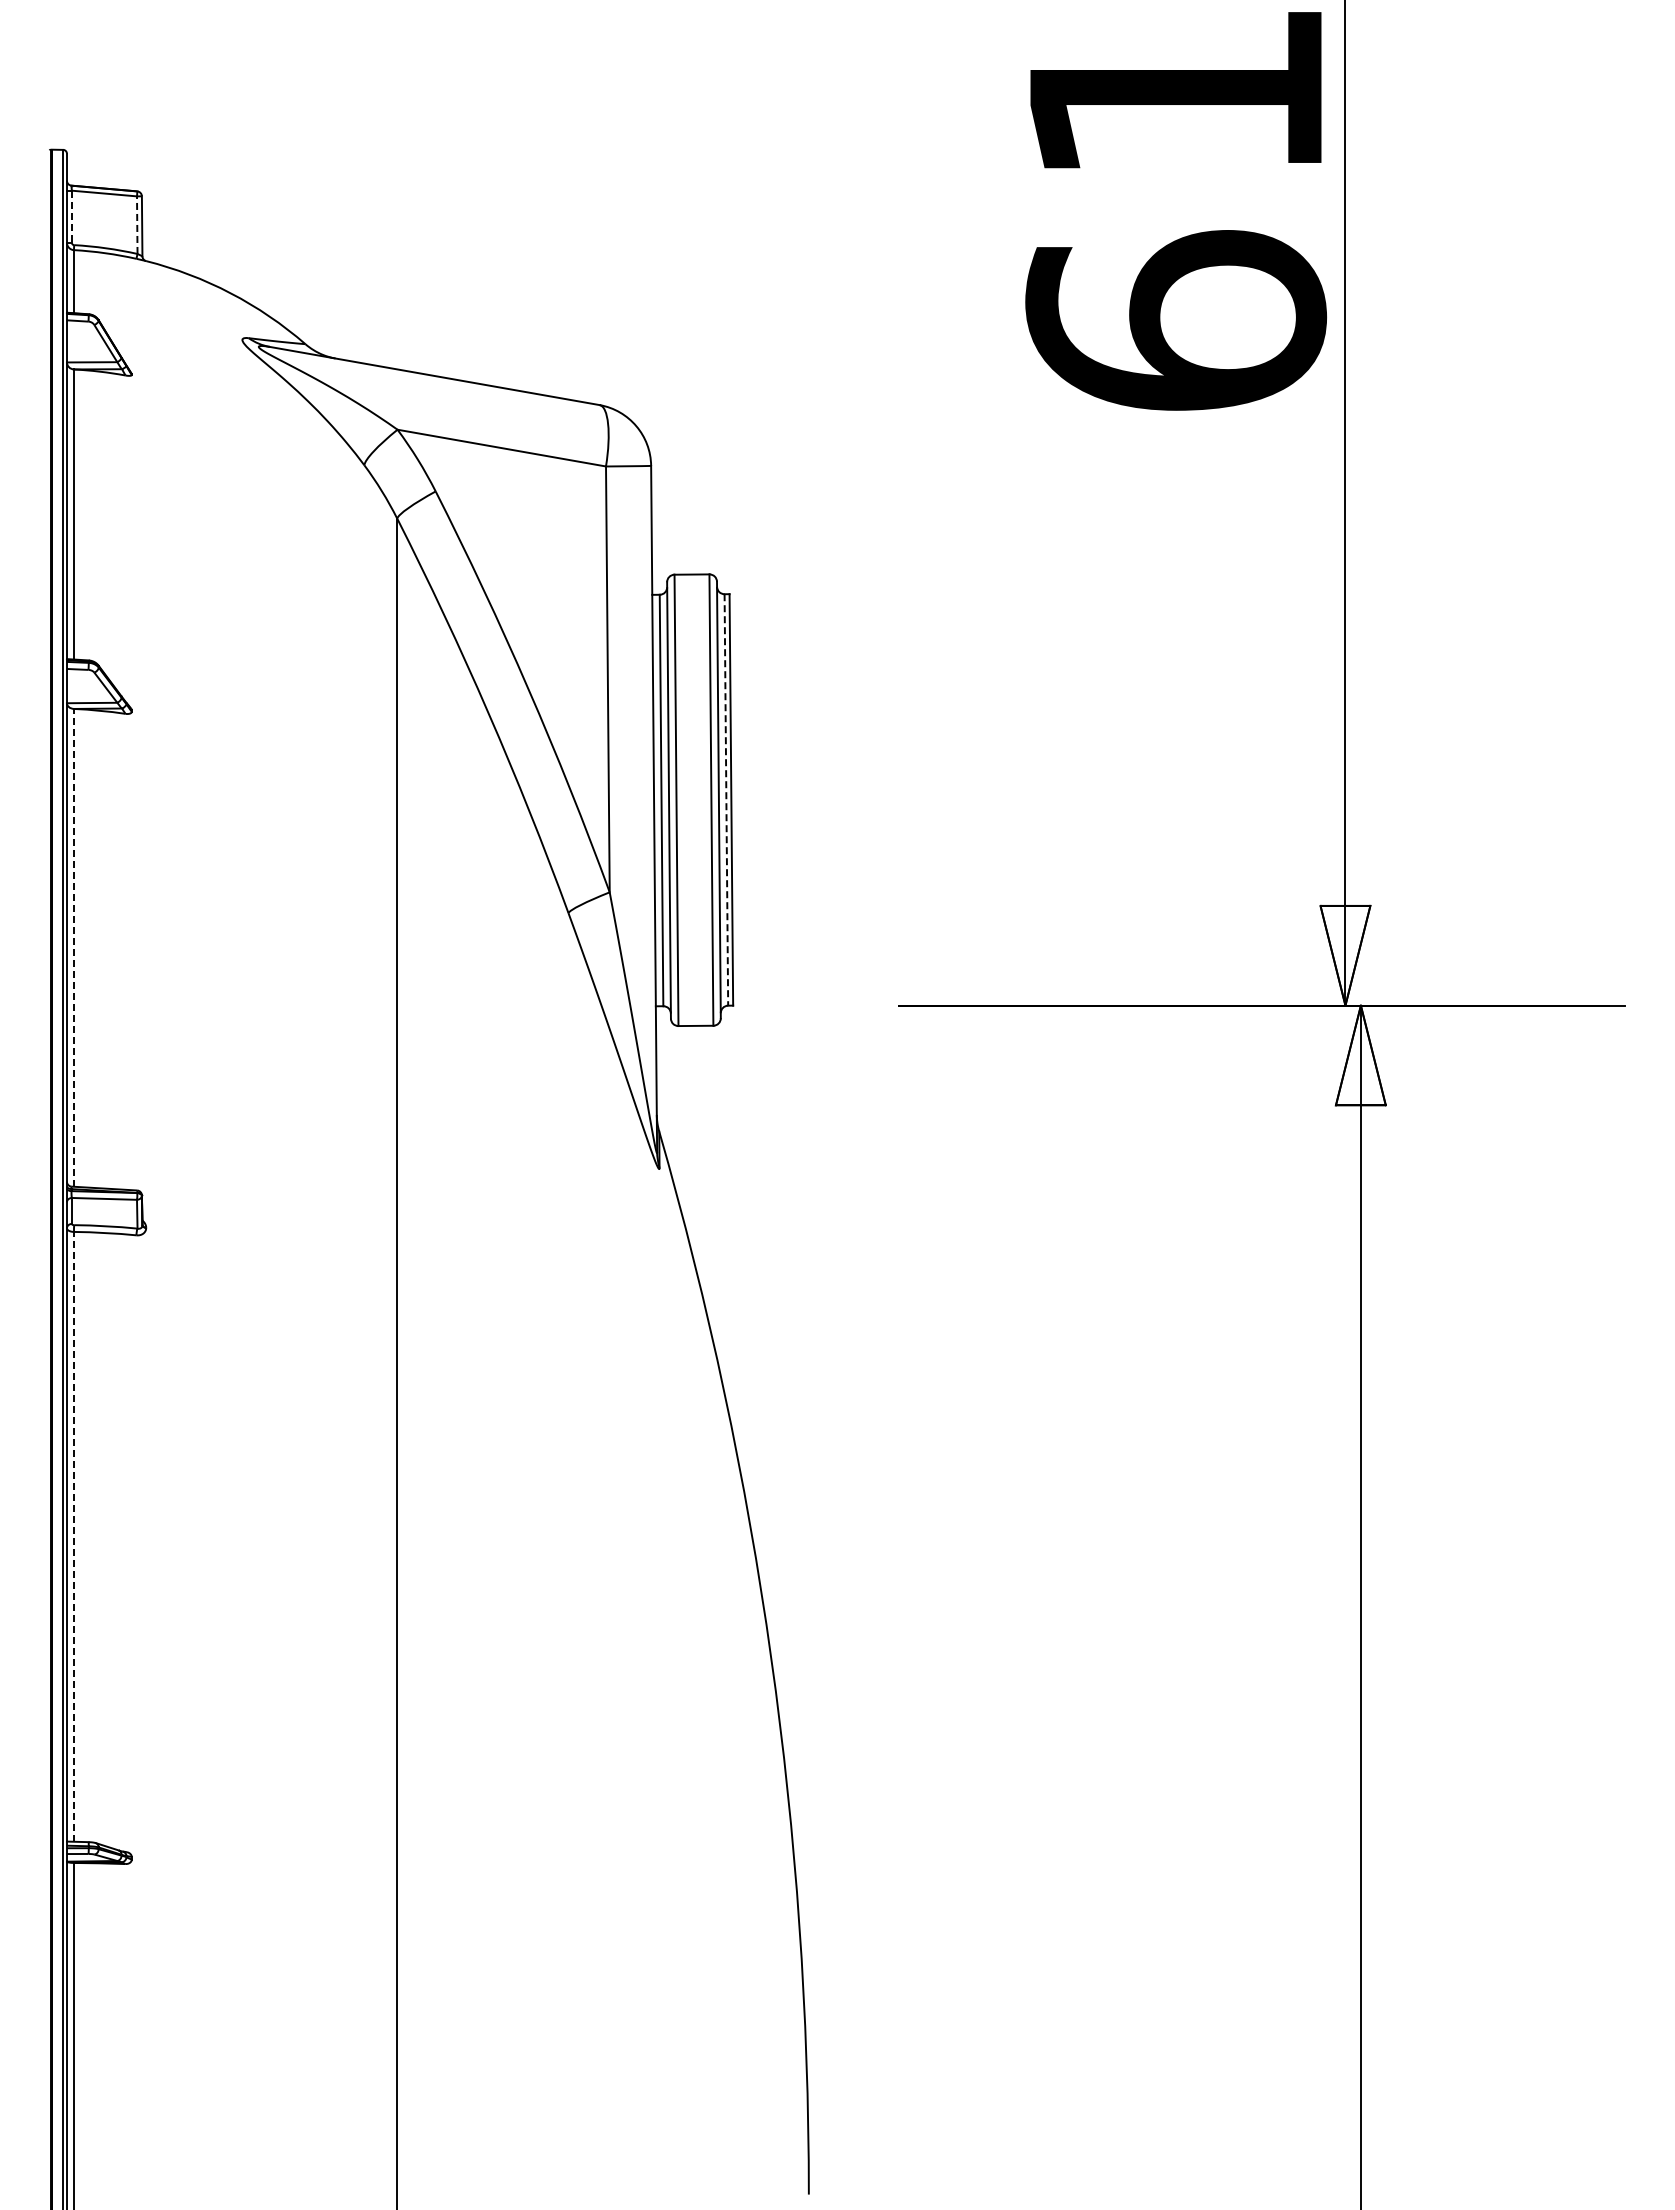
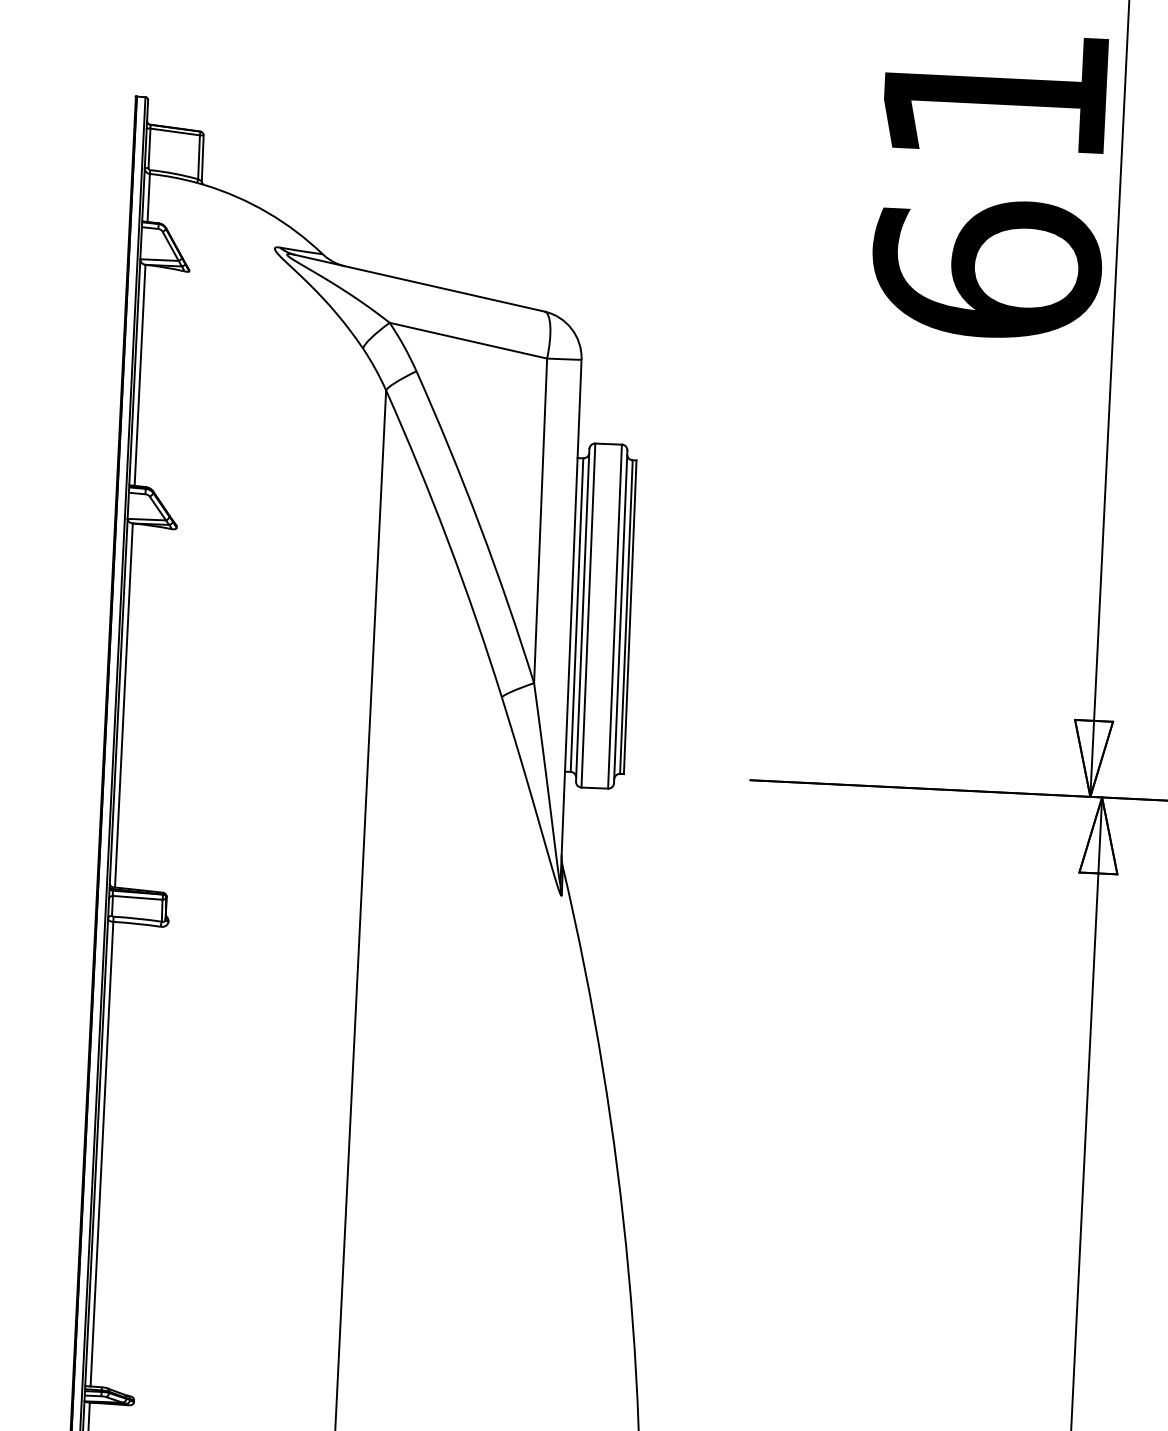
line: (71, 216) -> (149, 148), dashed -> solid
line: (137, 225) -> (199, 157), dashed -> solid
line: (726, 799) -> (626, 616), dashed -> solid
line: (73, 947) -> (123, 705), dashed -> solid
line: (73, 1536) -> (101, 1153), dashed -> solid

